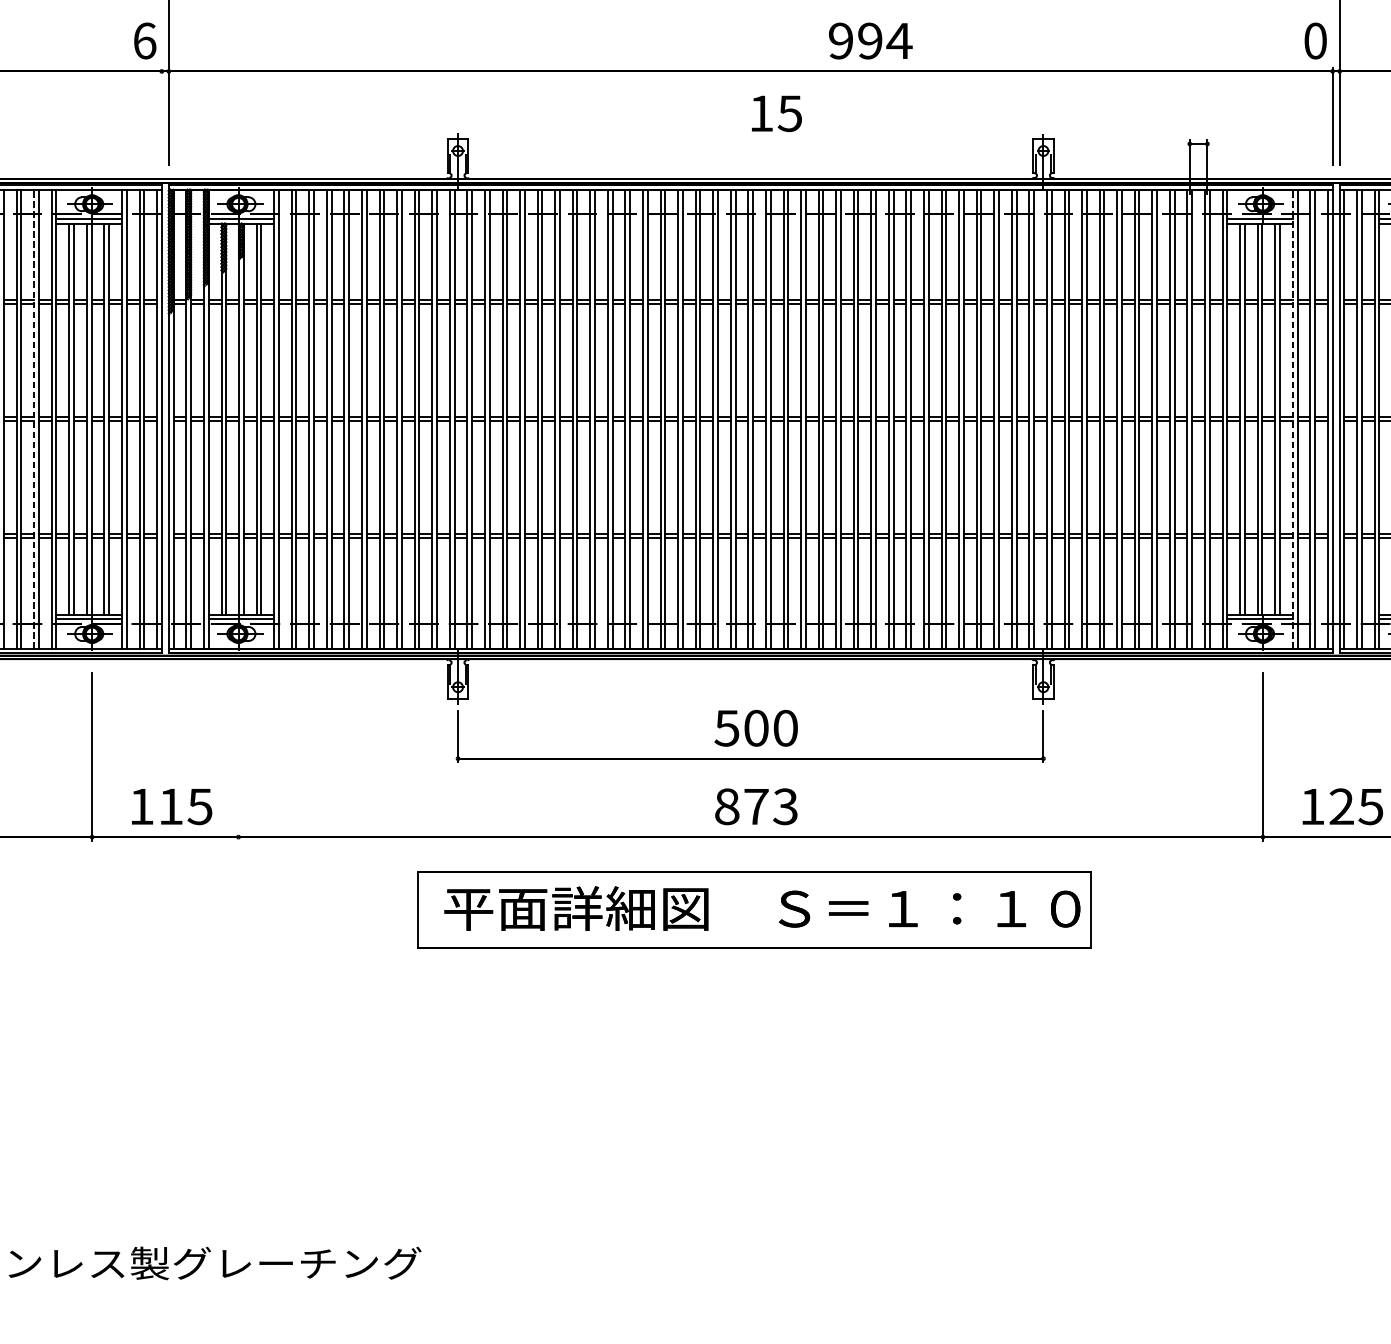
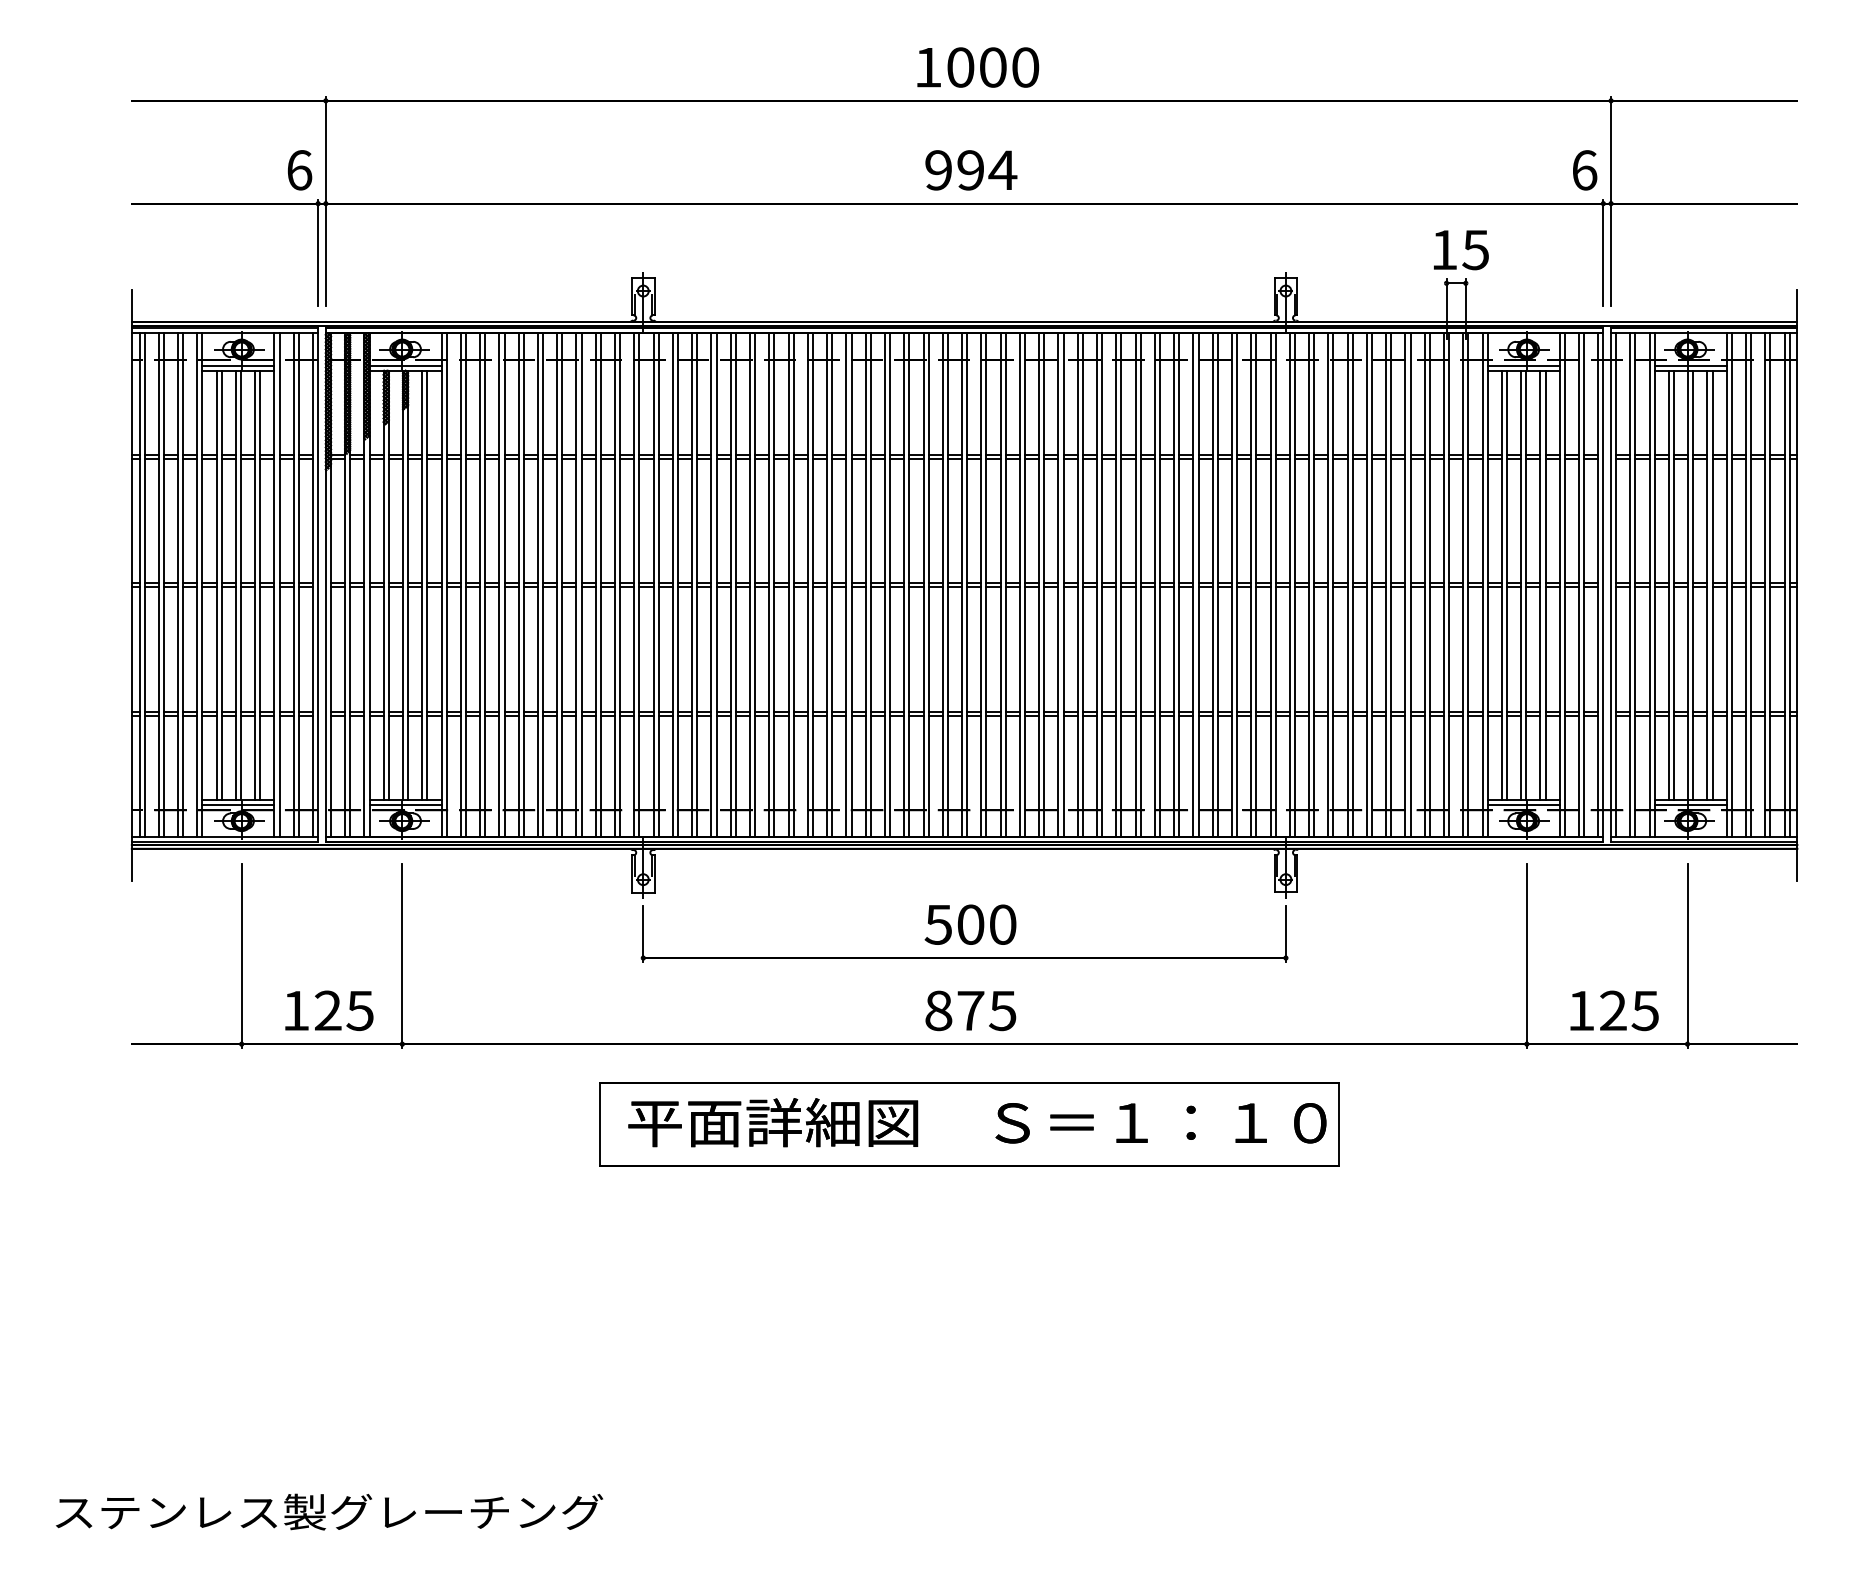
text: (870, 41) -> (971, 170), moved
text: (1315, 41) -> (1584, 170), 0 -> 6
text: (777, 114) -> (1461, 250), moved
line: (162, 115) -> (318, 252), added
line: (34, 419) -> (178, 585), dashed -> solid
line: (1292, 419) -> (1559, 585), dashed -> solid
line: (238, 757) -> (402, 956), added
text: (171, 806) -> (328, 1010), 115 -> 125
text: (785, 806) -> (1002, 1010), 873 -> 875

